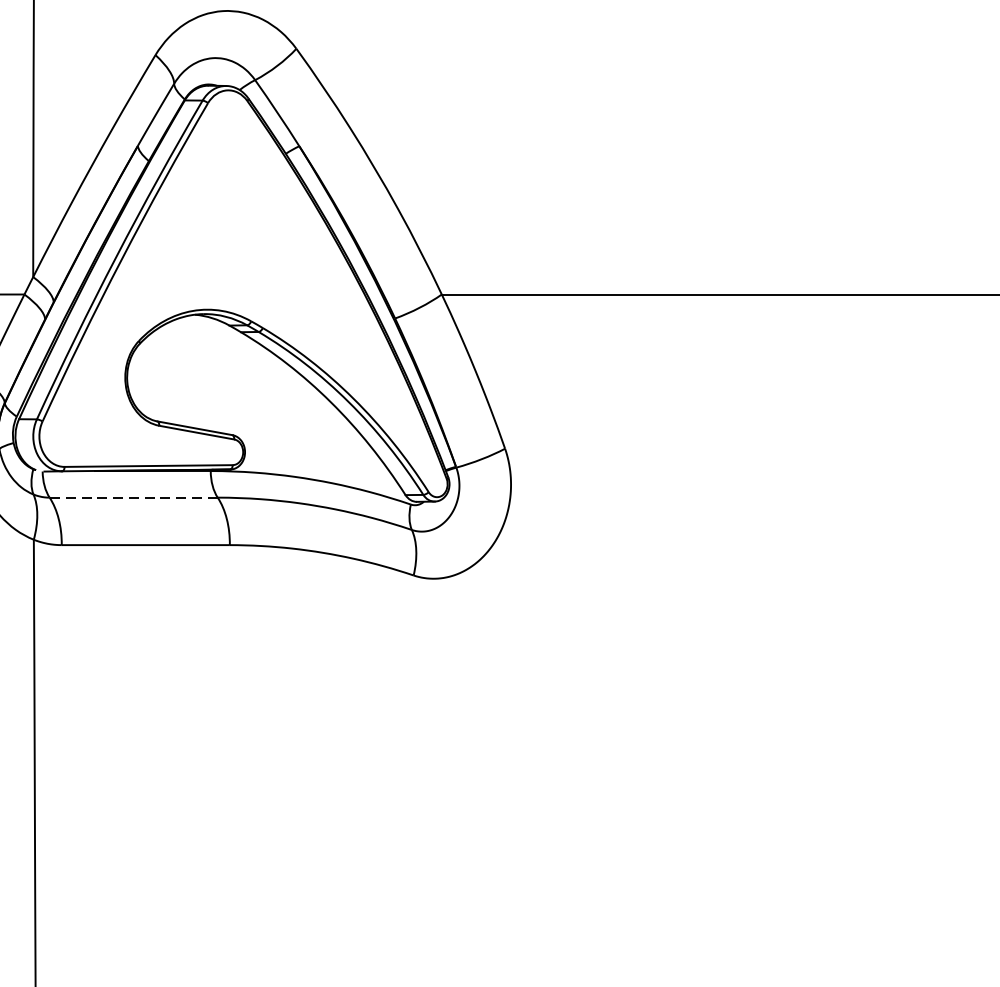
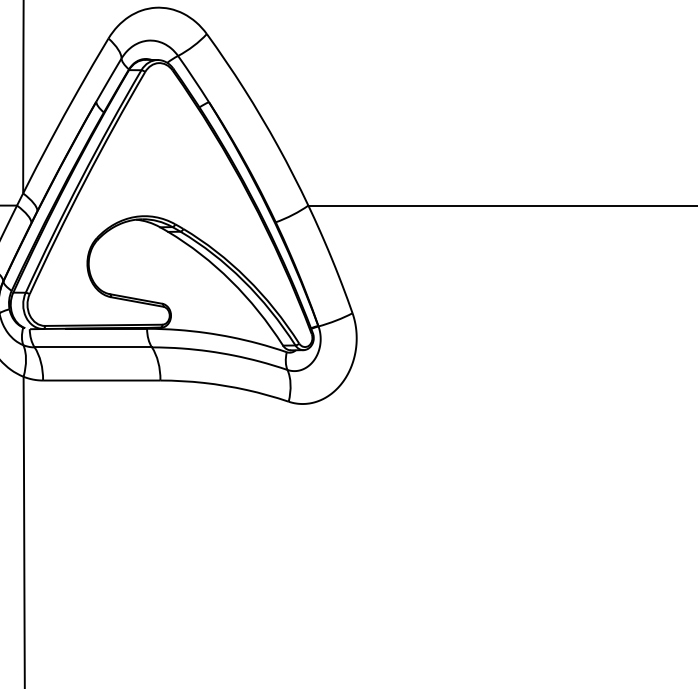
line: (133, 497) -> (93, 347), dashed -> solid

